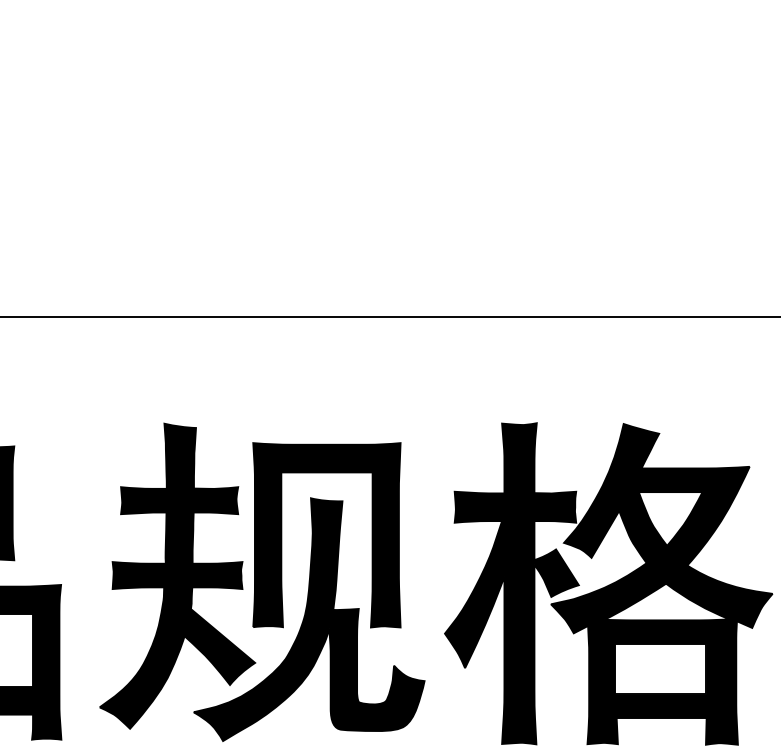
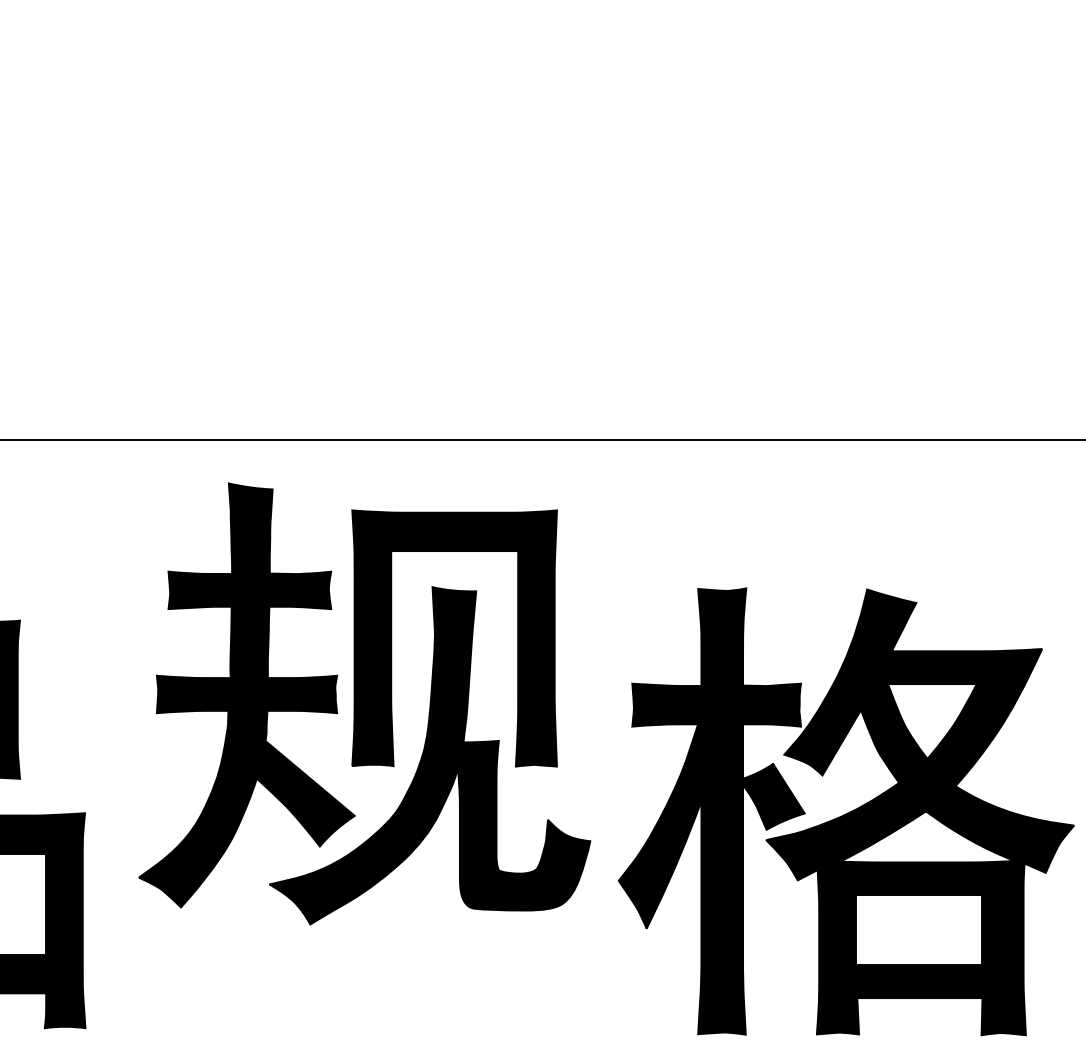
part: (262, 581) -> (365, 702), moved

